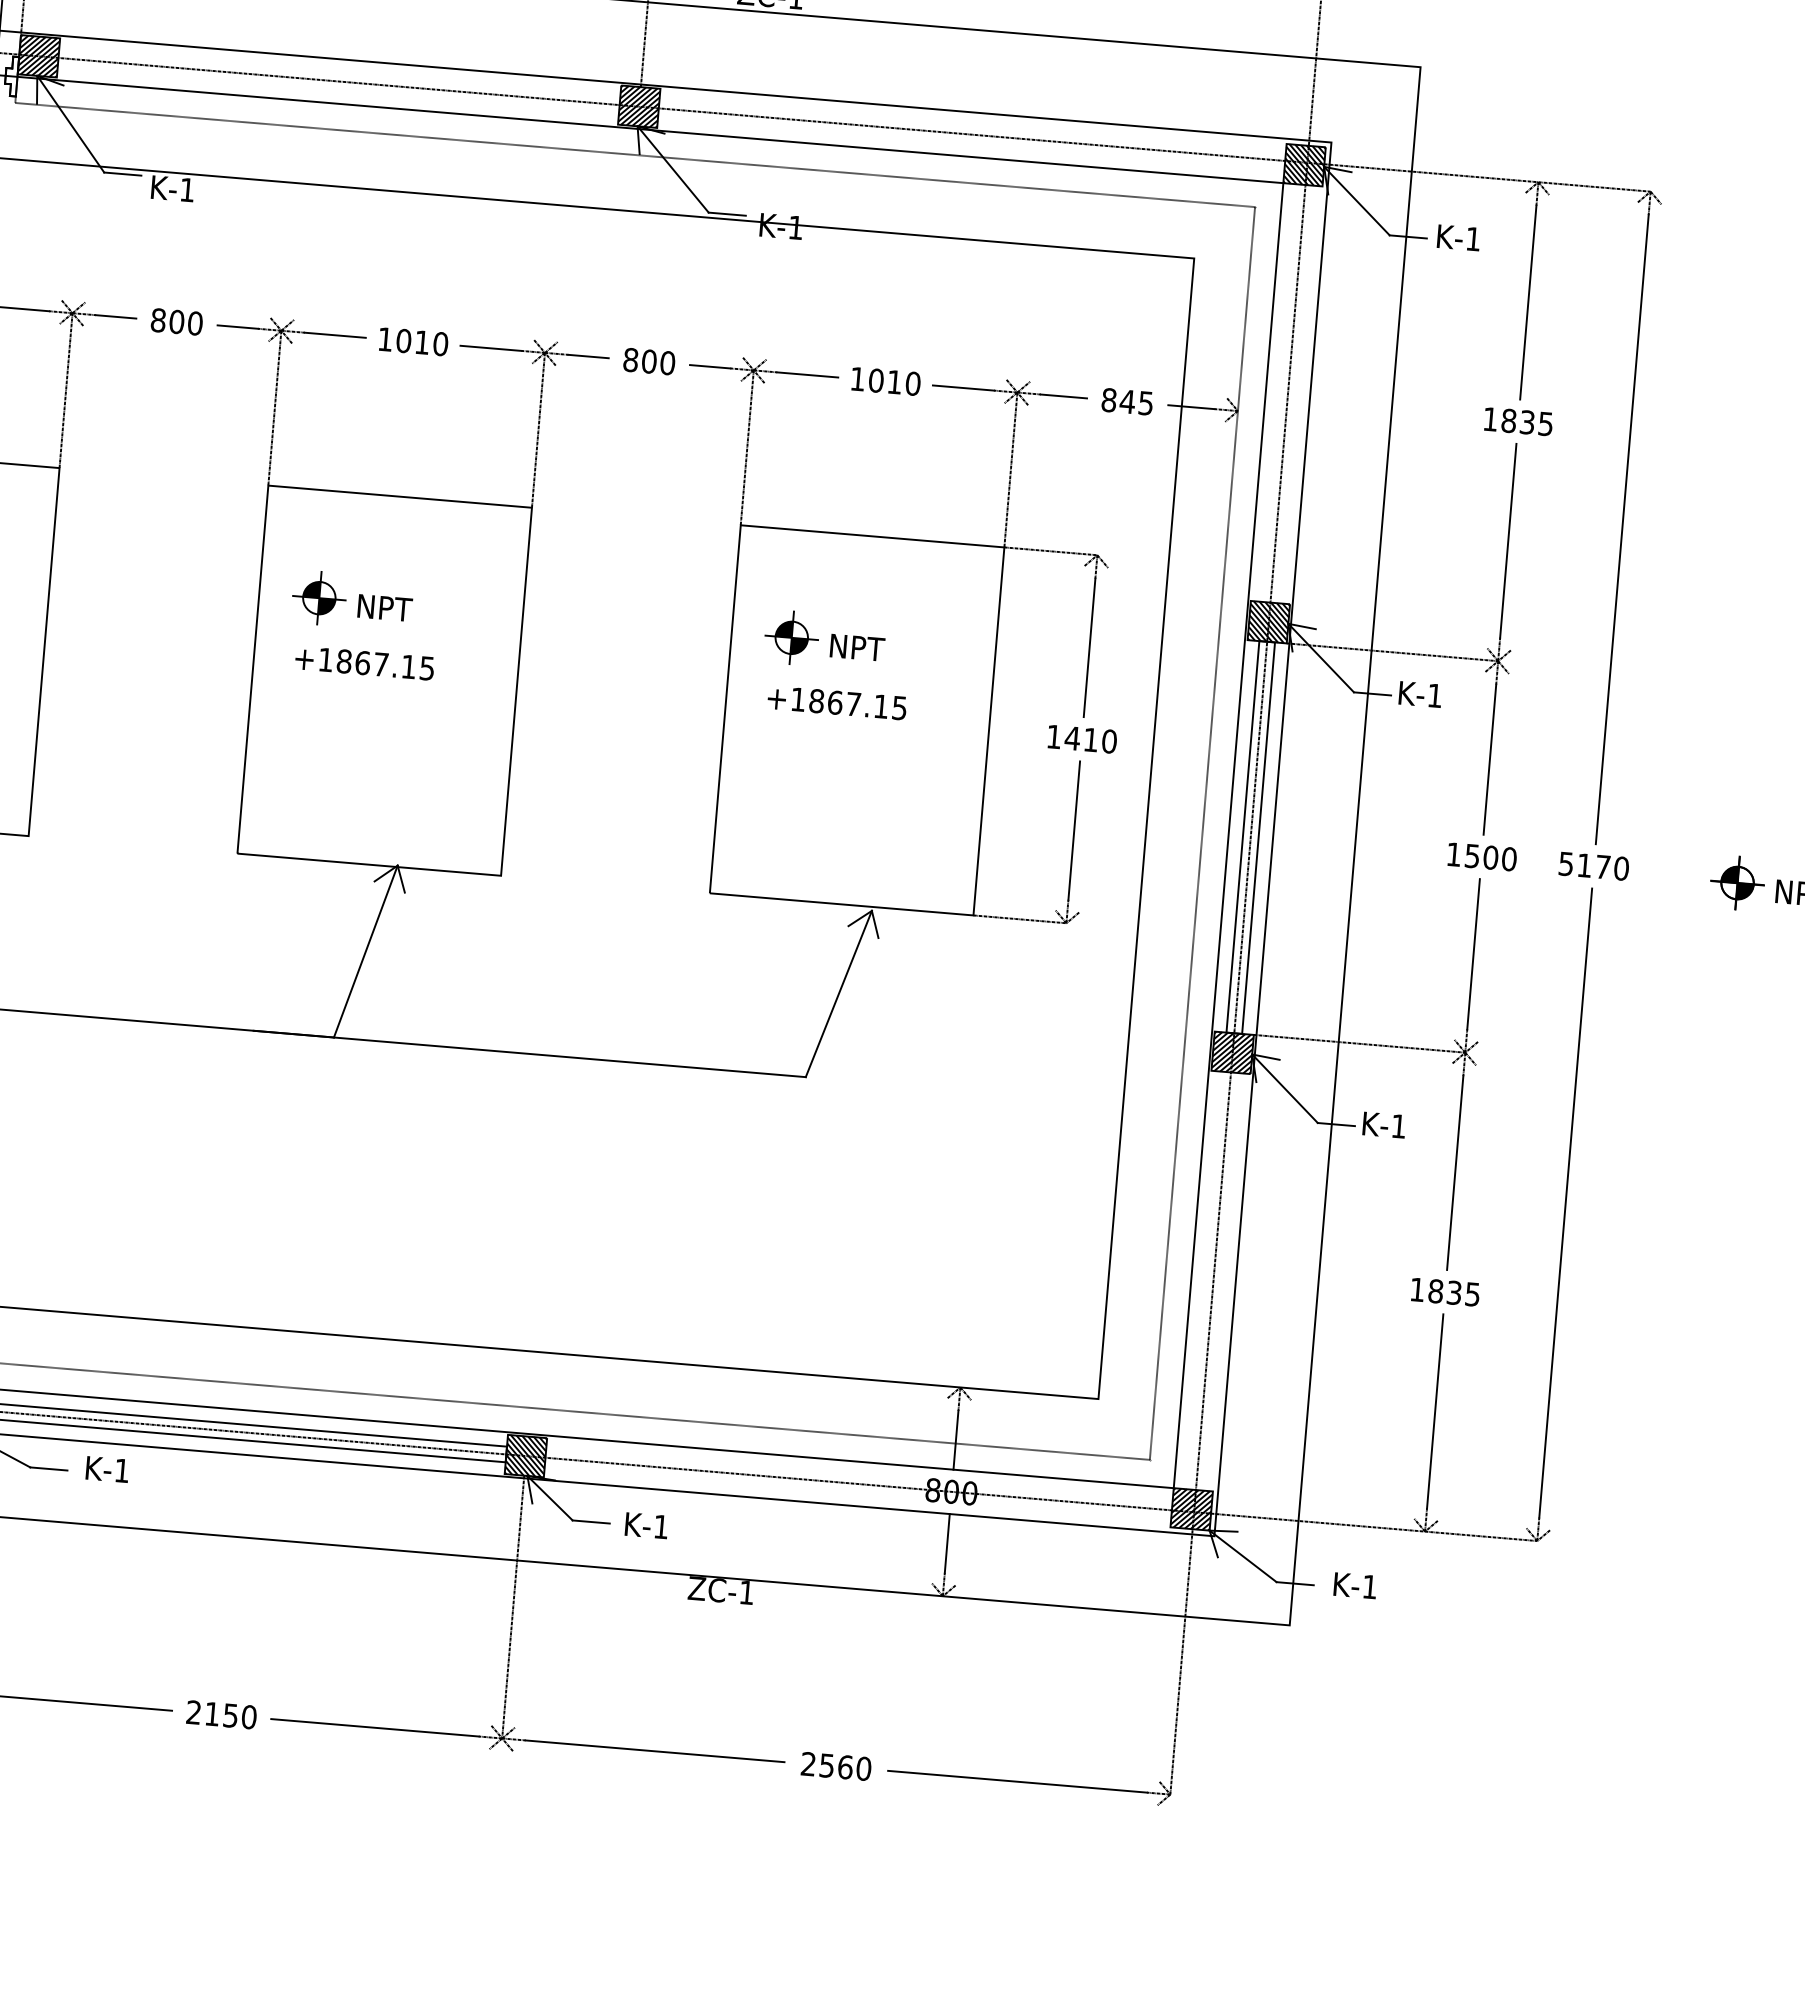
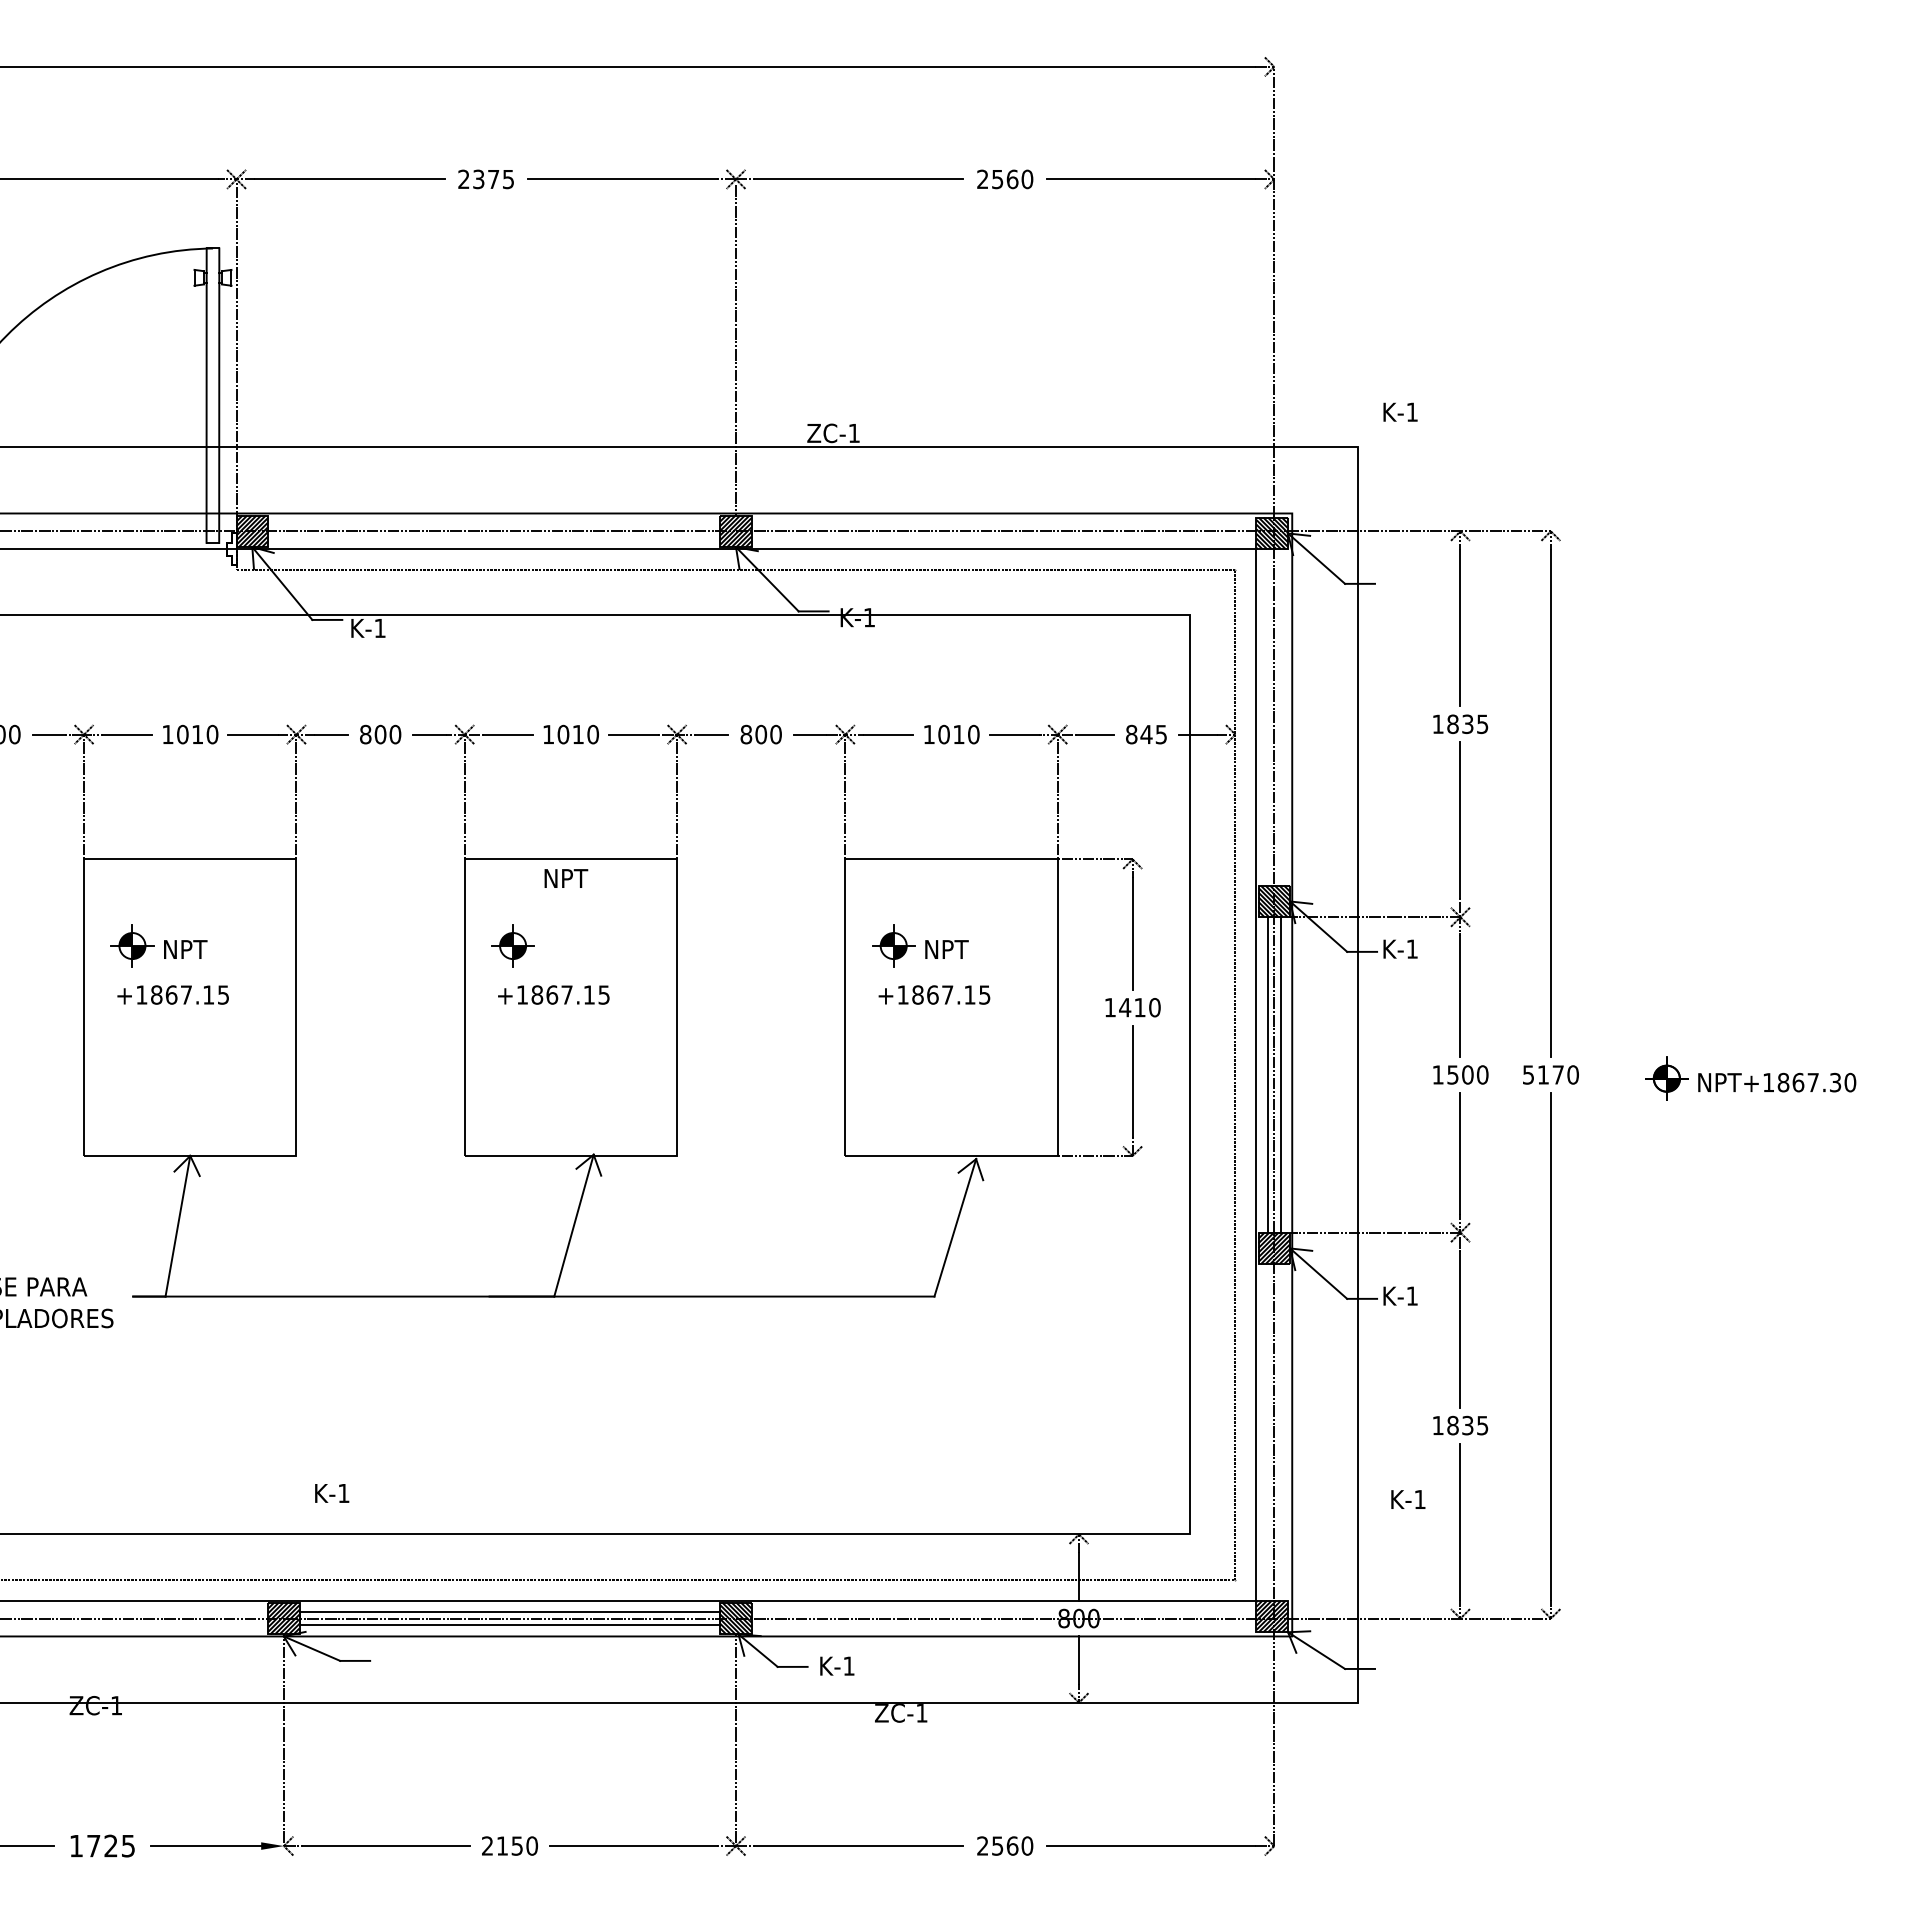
text: (1458, 236) -> (1400, 411), moved
text: (385, 608) -> (566, 878), moved
text: (107, 1469) -> (332, 1493), moved
text: (1355, 1585) -> (1408, 1499), moved

